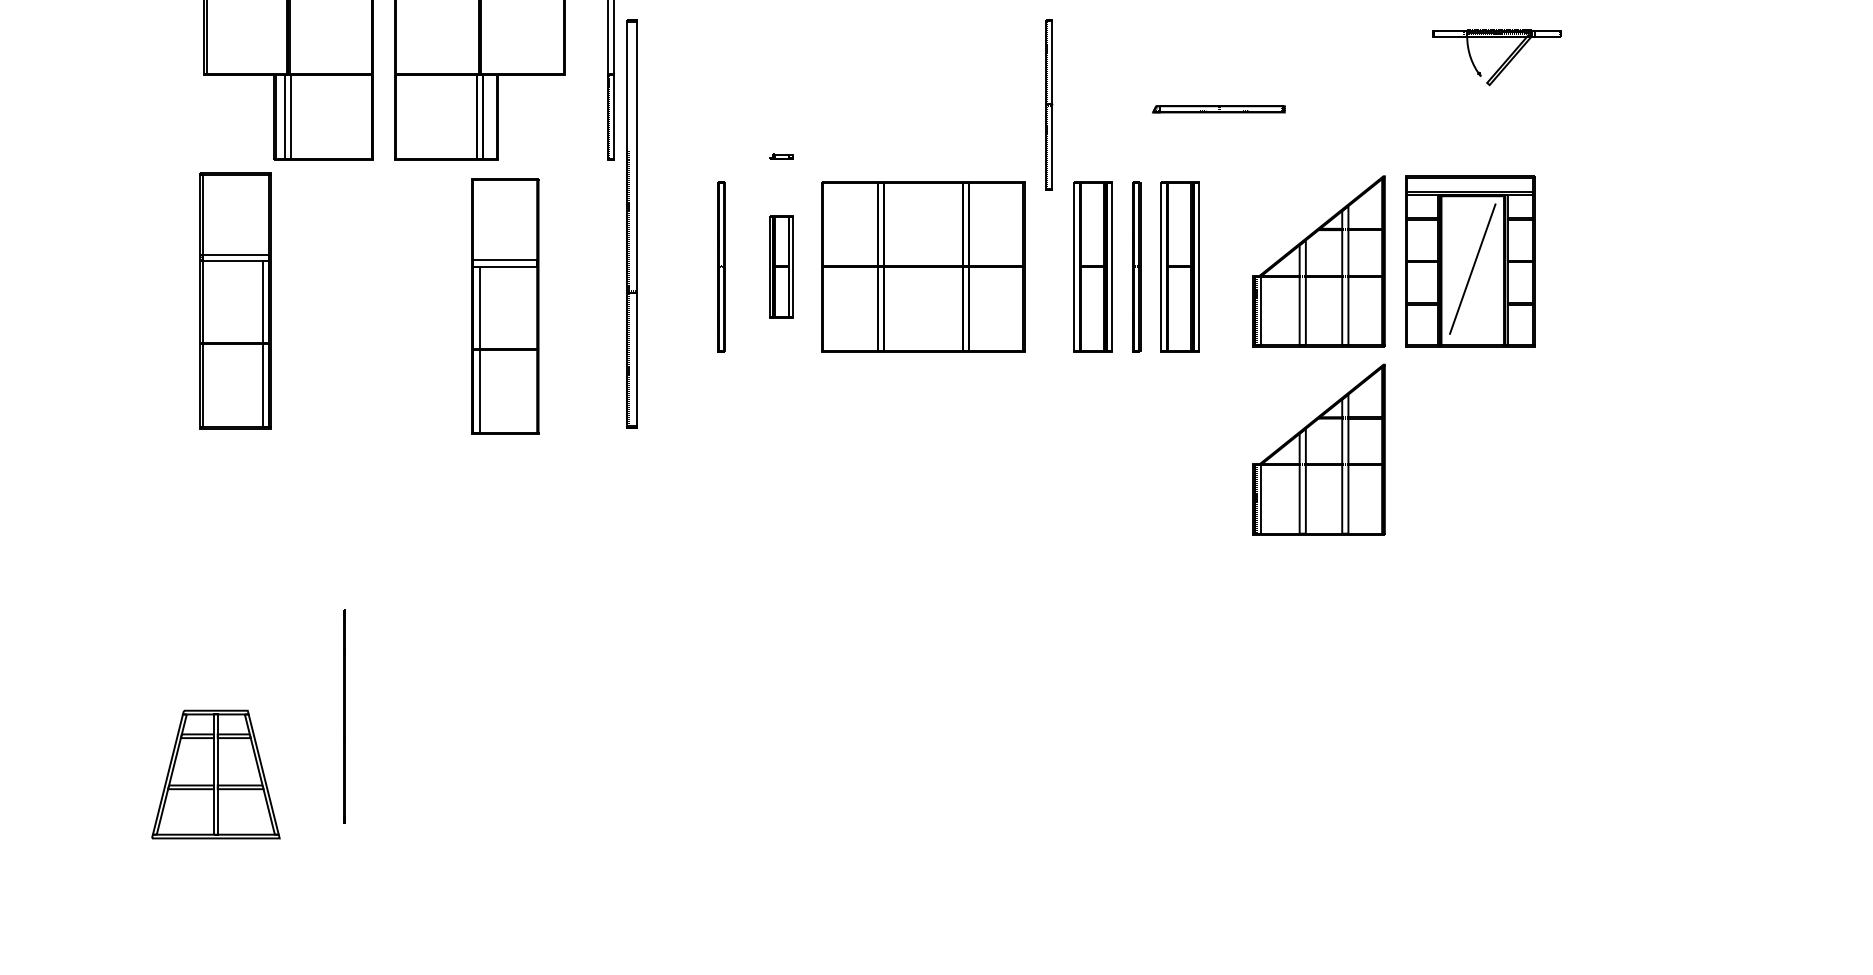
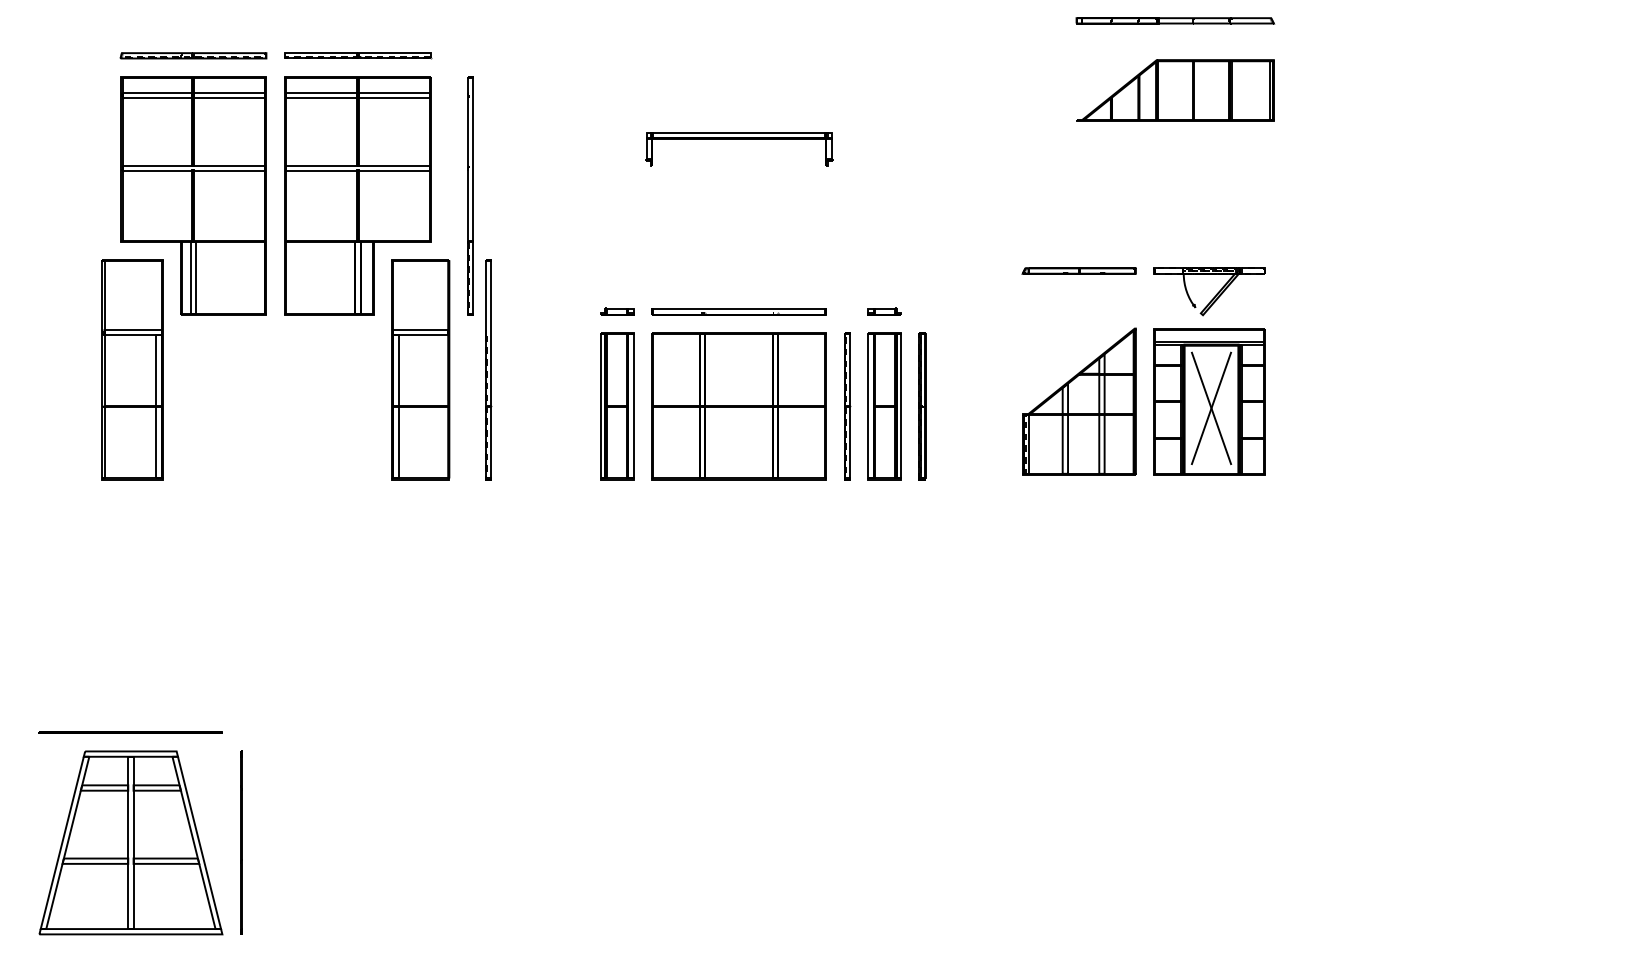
part: (1503, 63) -> (1214, 296), moved
part: (1049, 105) -> (847, 406), moved
part: (1218, 108) -> (1078, 270), moved
part: (781, 156) -> (617, 311), size x1.67
part: (922, 156) -> (738, 311), added
part: (1092, 156) -> (884, 311), added
part: (631, 223) -> (488, 369), size x0.62
part: (721, 266) -> (565, 406), removed
part: (781, 266) -> (617, 406), size x1.67
part: (1179, 266) -> (959, 406), removed
line: (1472, 269) -> (1211, 408), added
part: (235, 300) -> (132, 369), moved
part: (504, 306) -> (420, 369), moved
part: (1319, 449) -> (1079, 563), removed
line: (215, 646) -> (130, 732), added
line: (344, 715) -> (241, 842), moved
part: (215, 774) -> (130, 842), size x1.67

